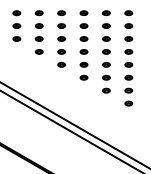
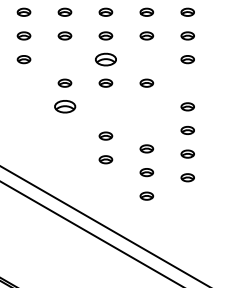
part: (61, 38) -> (64, 58), removed
part: (83, 38) -> (104, 58), size x1.6
part: (106, 38) -> (146, 58), removed
part: (39, 51) -> (24, 82), removed
part: (128, 51) -> (187, 82), removed
part: (61, 64) -> (64, 106), size x1.6
part: (83, 71) -> (104, 148), moved
part: (106, 77) -> (146, 172), moved

